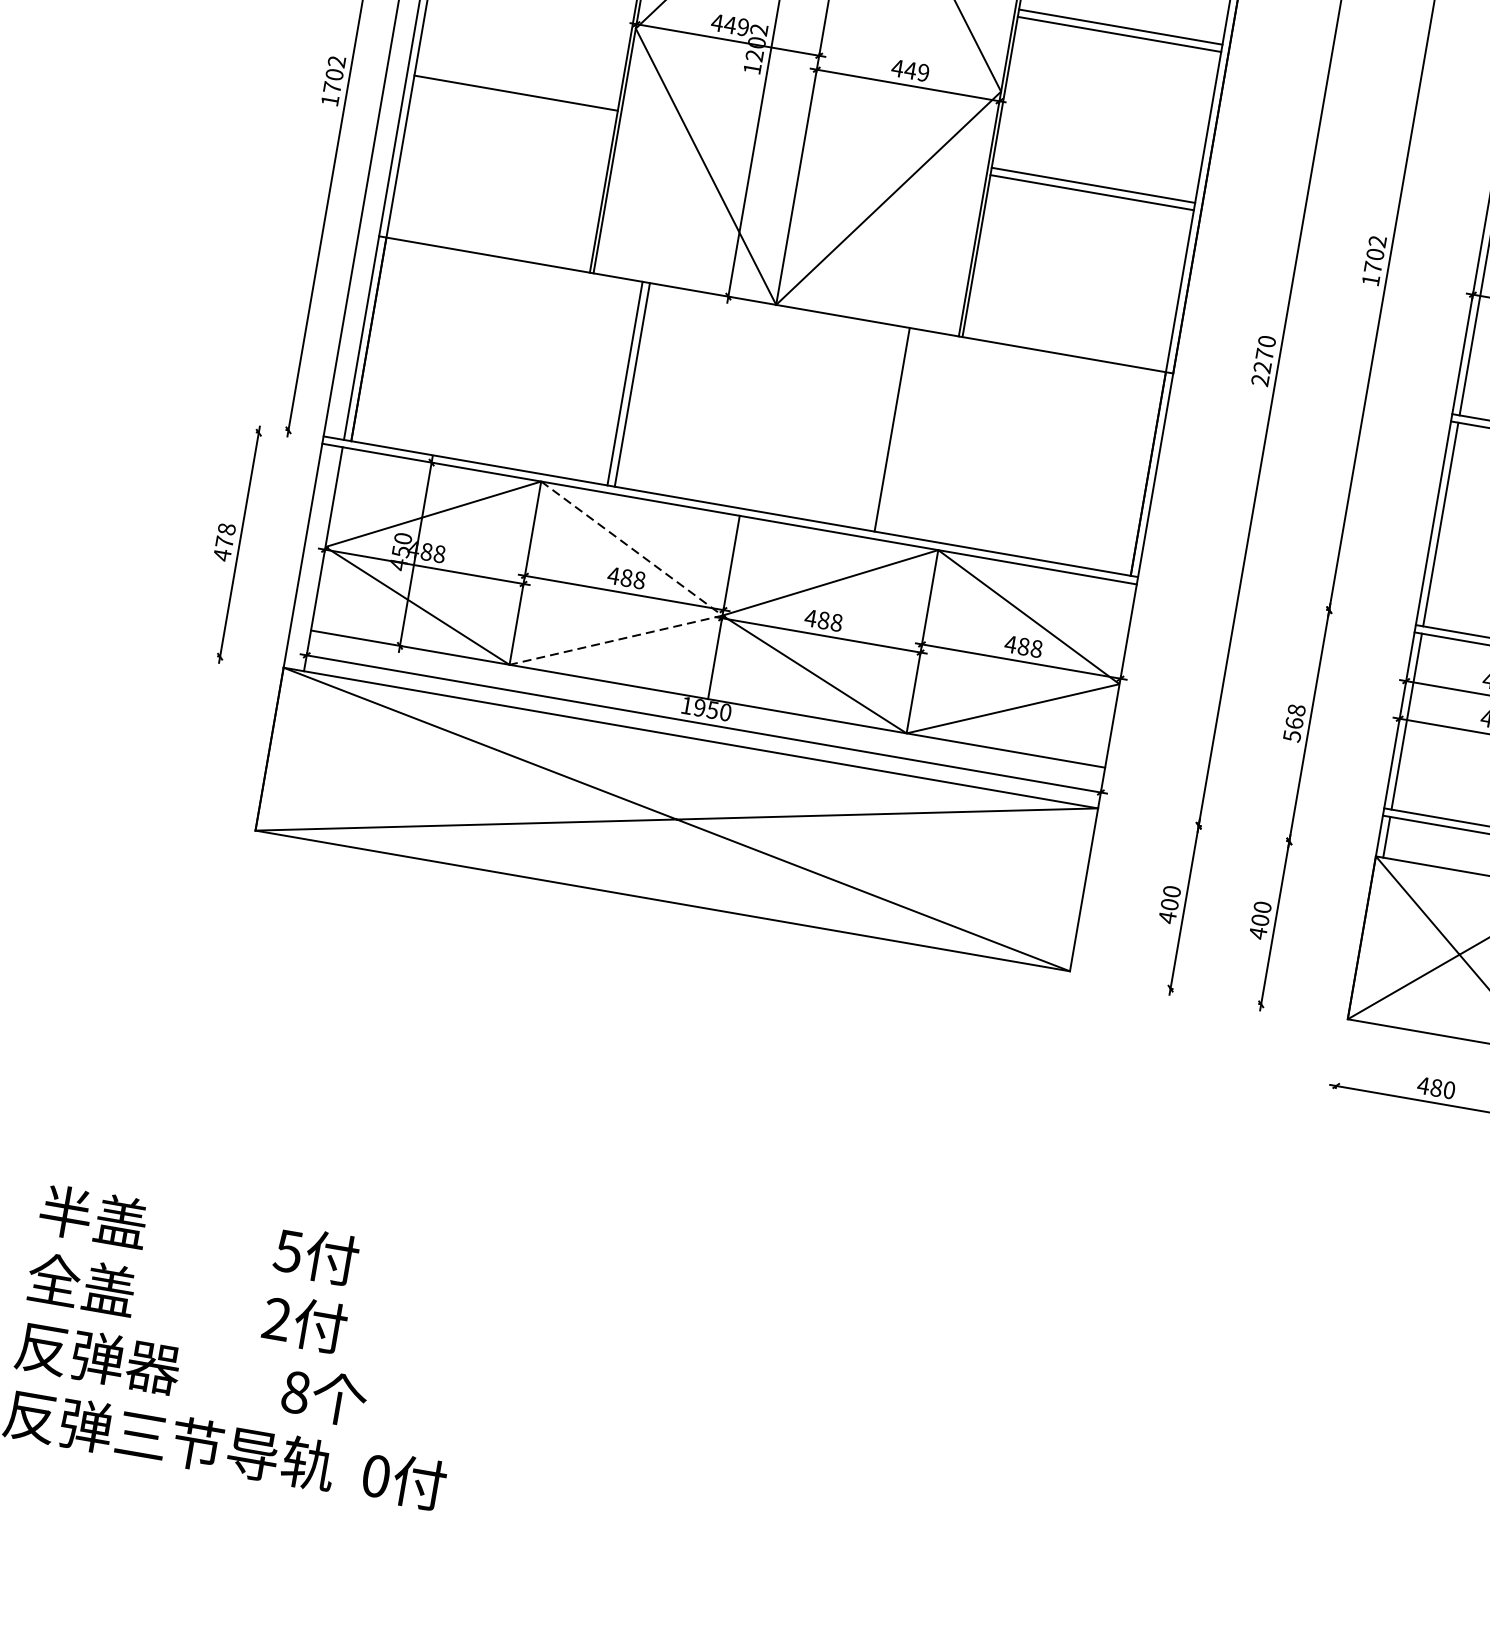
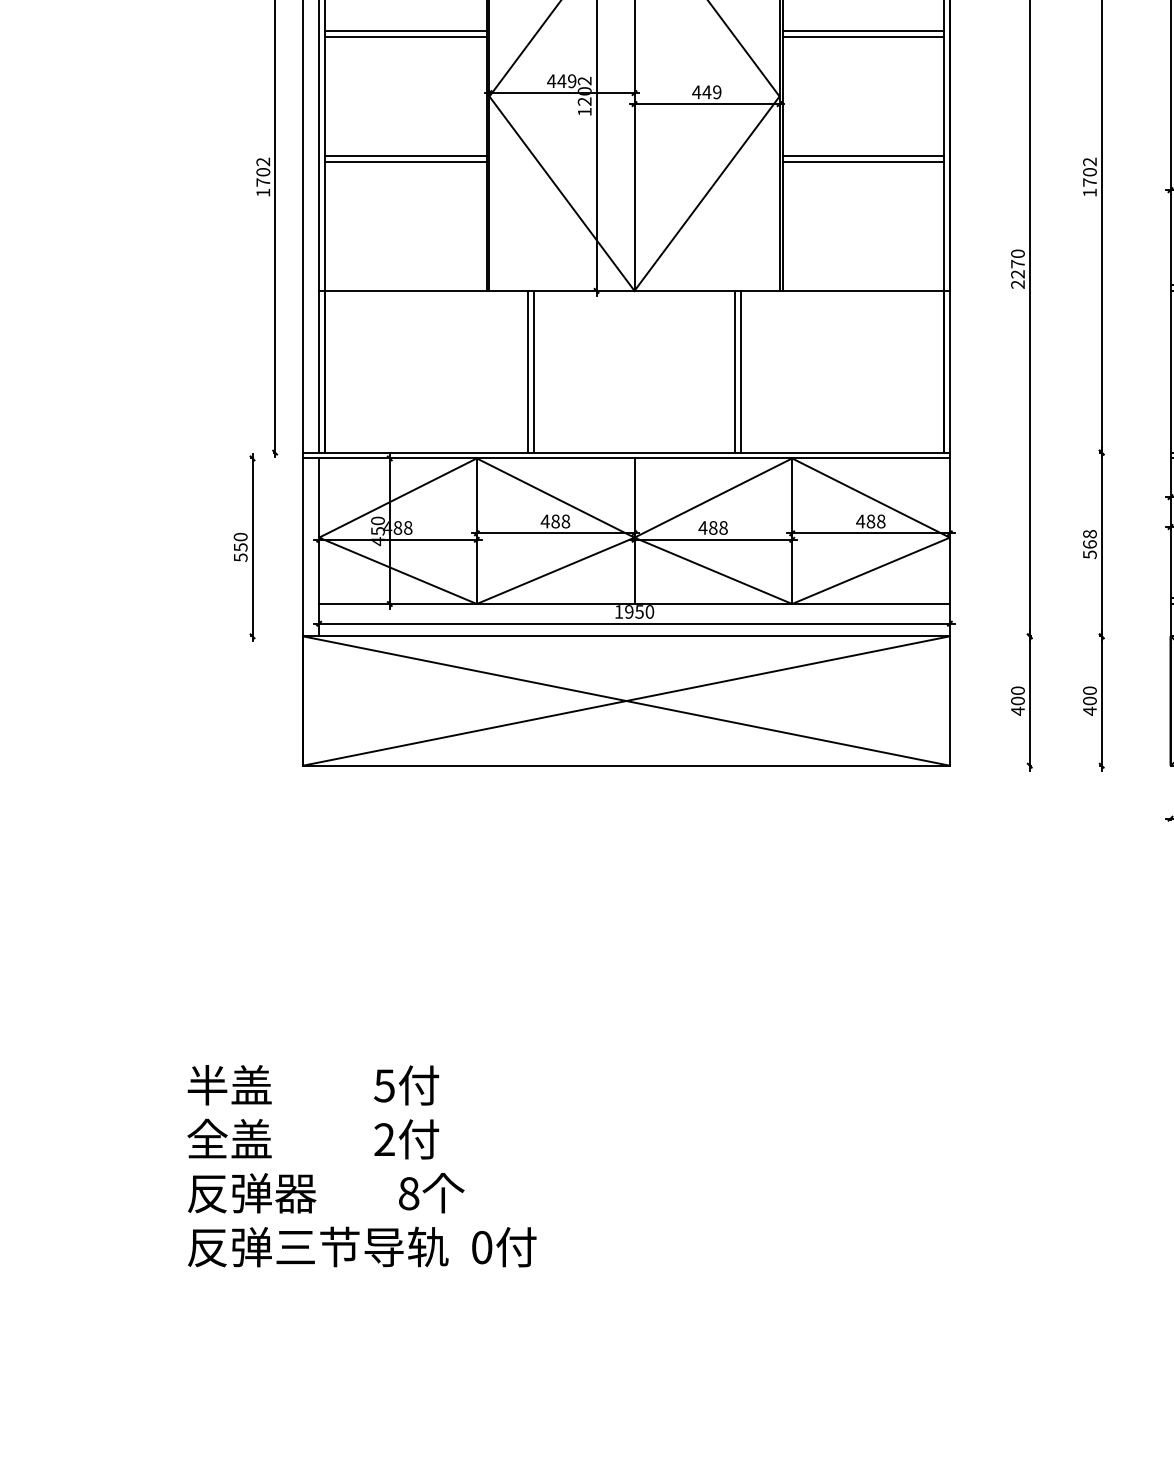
line: (517, 85) -> (405, 156), added
line: (884, 428) -> (734, 371), added
text: (224, 542) -> (240, 547), 478 -> 550
line: (720, 613) -> (632, 536), dashed -> solid

